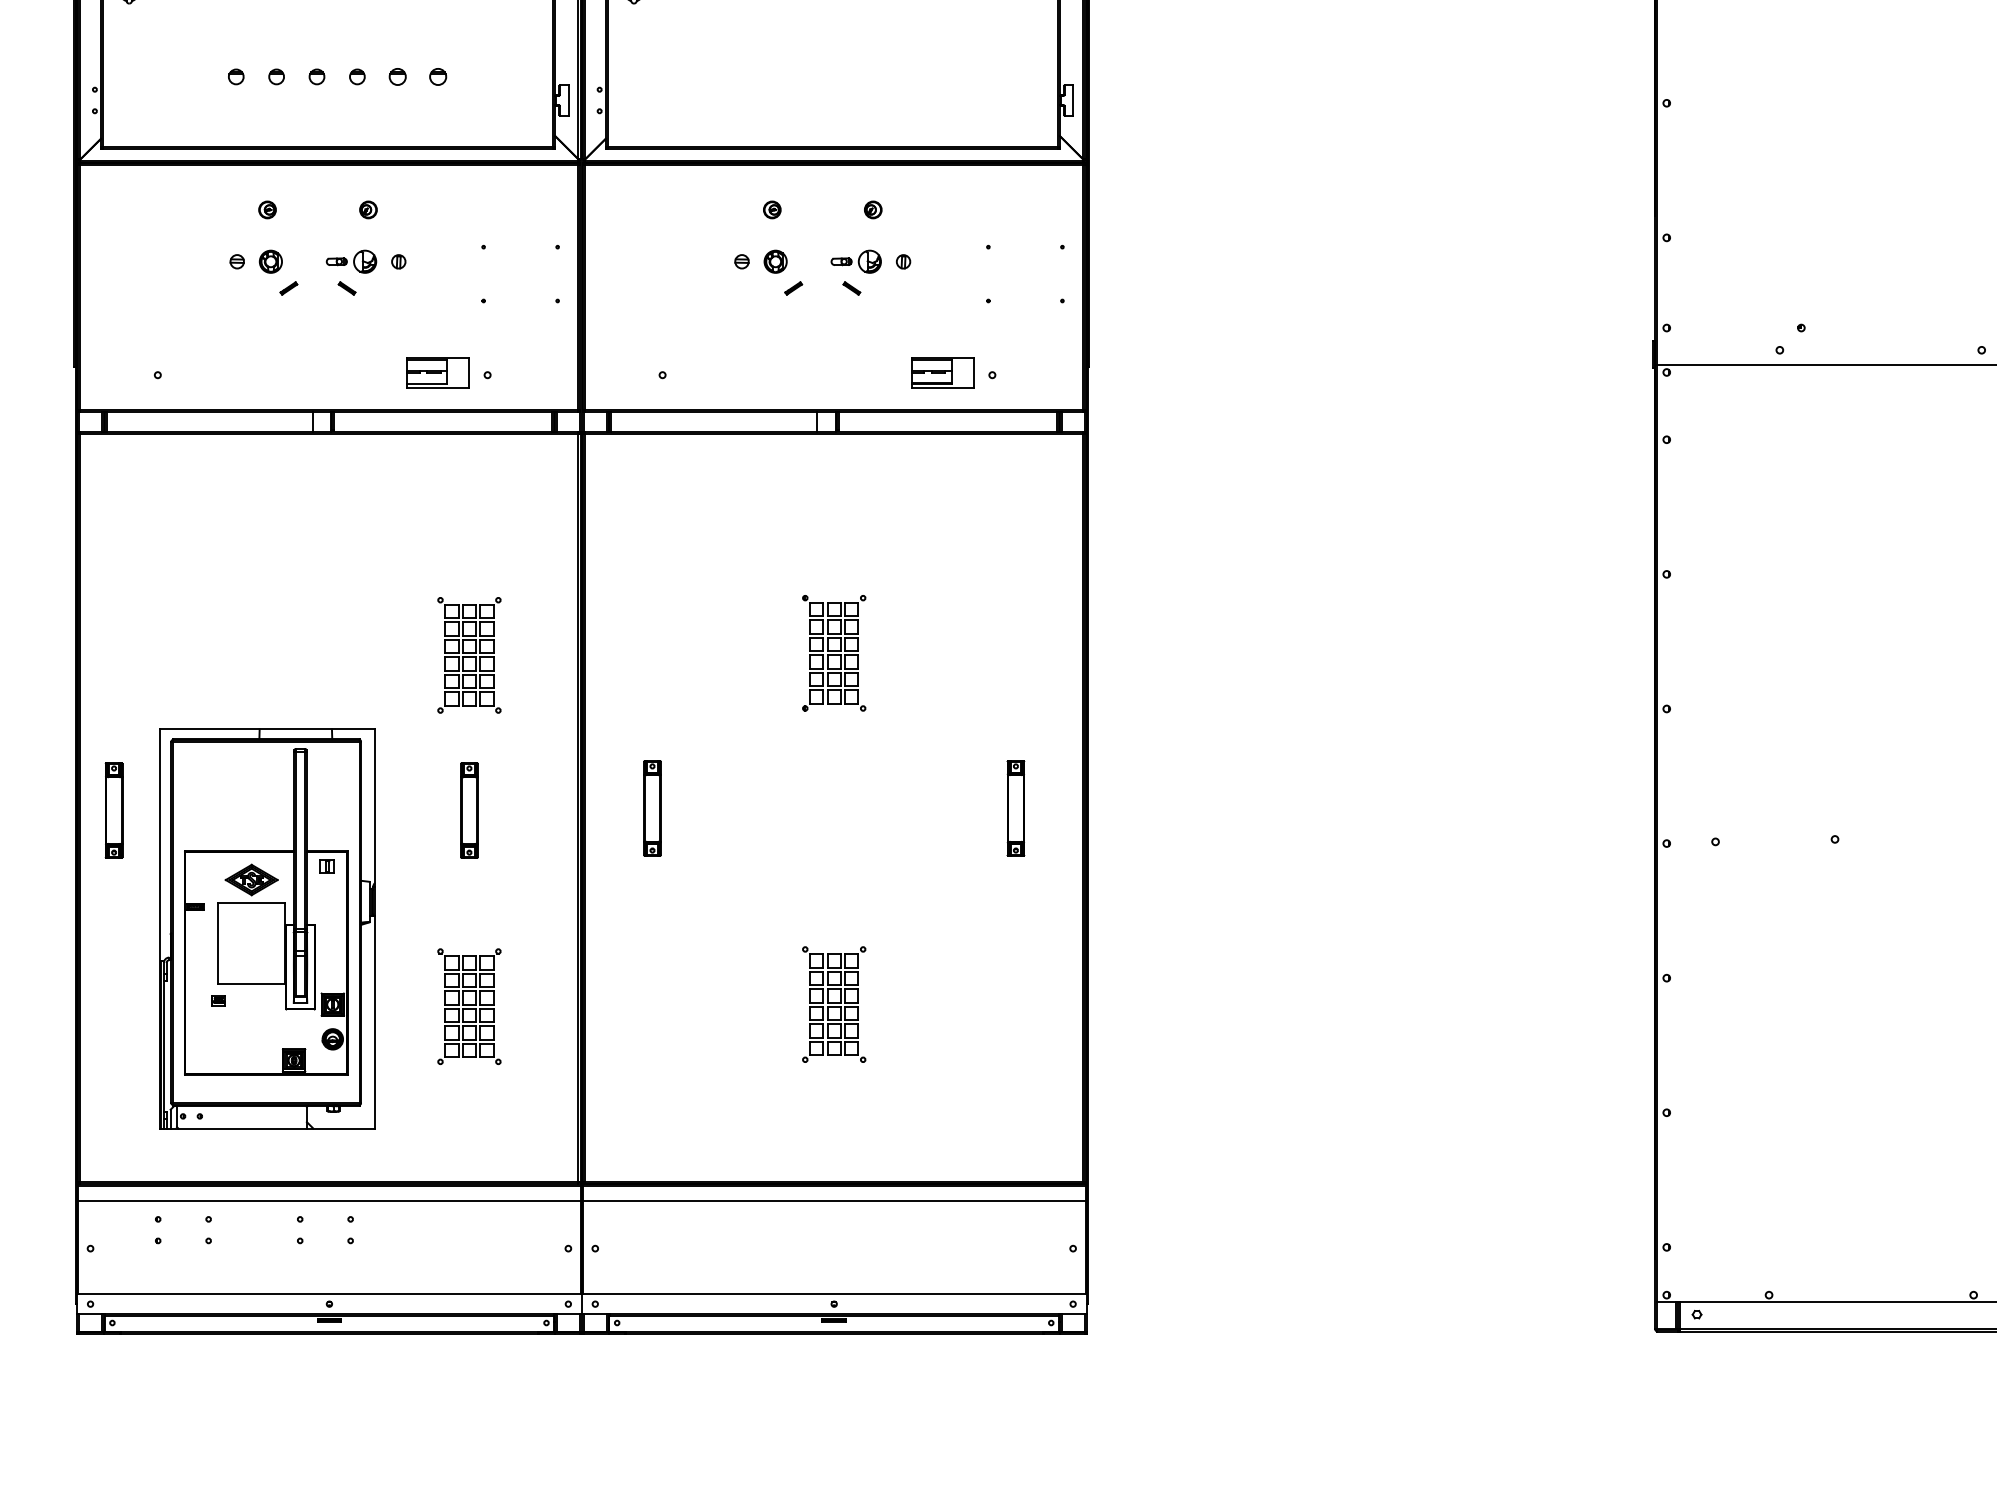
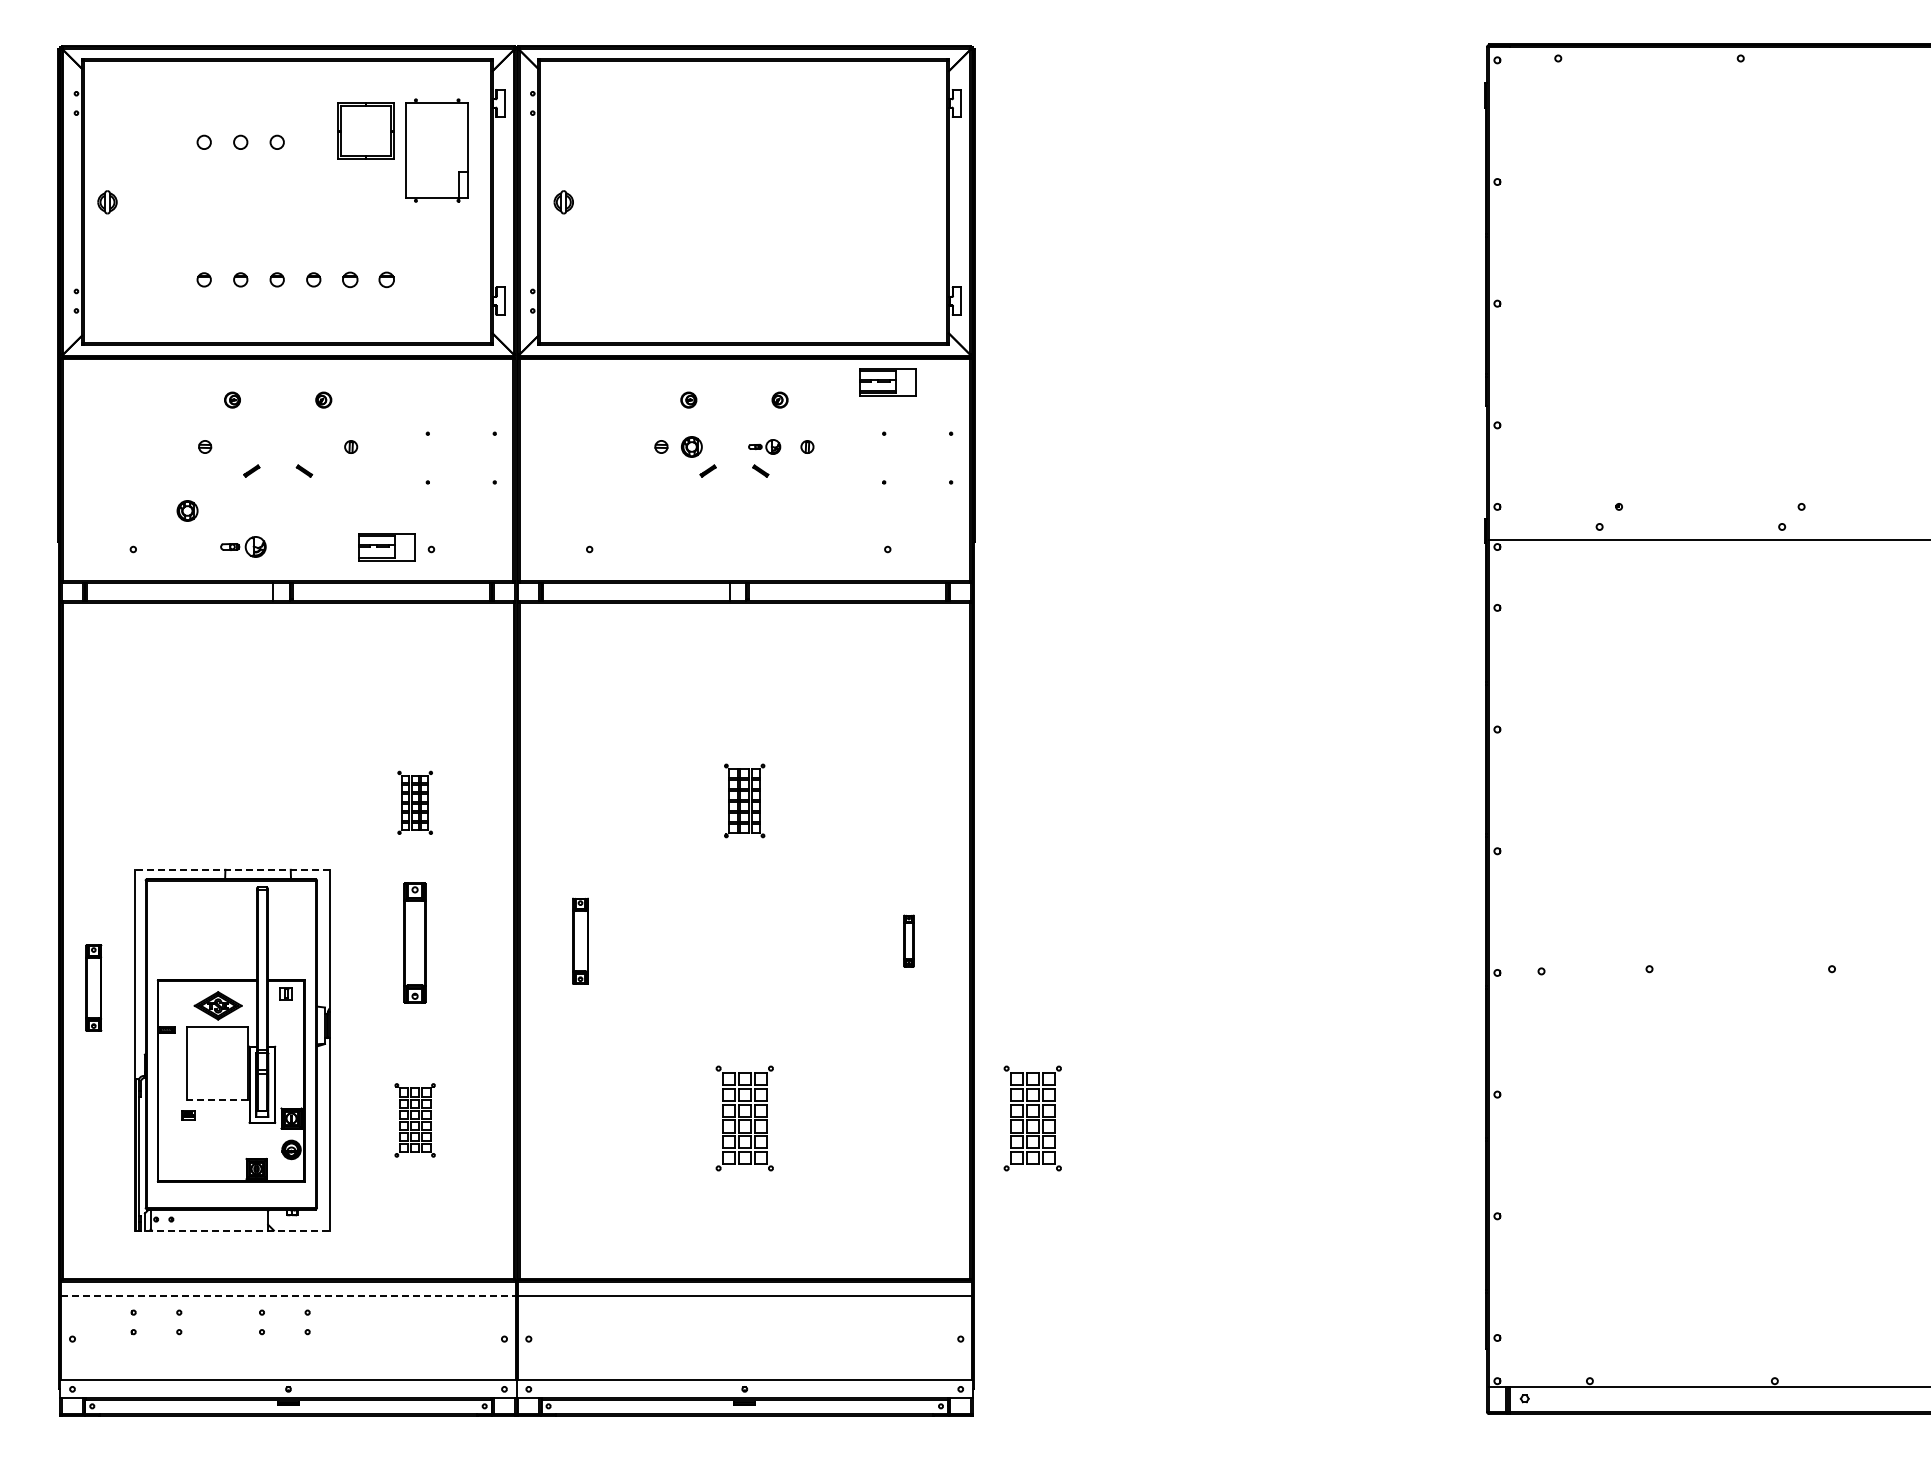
part: (270, 261) -> (187, 510), moved
part: (351, 261) -> (243, 546), moved
part: (856, 261) -> (764, 446), size x0.7
part: (942, 372) -> (887, 382), moved
part: (833, 652) -> (744, 800), size x0.7
part: (469, 655) -> (415, 802), size x0.6
line: (267, 729) -> (232, 869), solid -> dashed
part: (1015, 807) -> (908, 940), size x0.6
part: (113, 809) -> (93, 987), moved
part: (468, 809) -> (414, 942), size x1.4
line: (250, 983) -> (217, 1099), solid -> dashed
part: (1152, 1004) -> (1032, 1118), added
part: (469, 1006) -> (415, 1120), size x0.7
line: (268, 1128) -> (233, 1230), solid -> dashed
line: (330, 1201) -> (289, 1296), solid -> dashed

